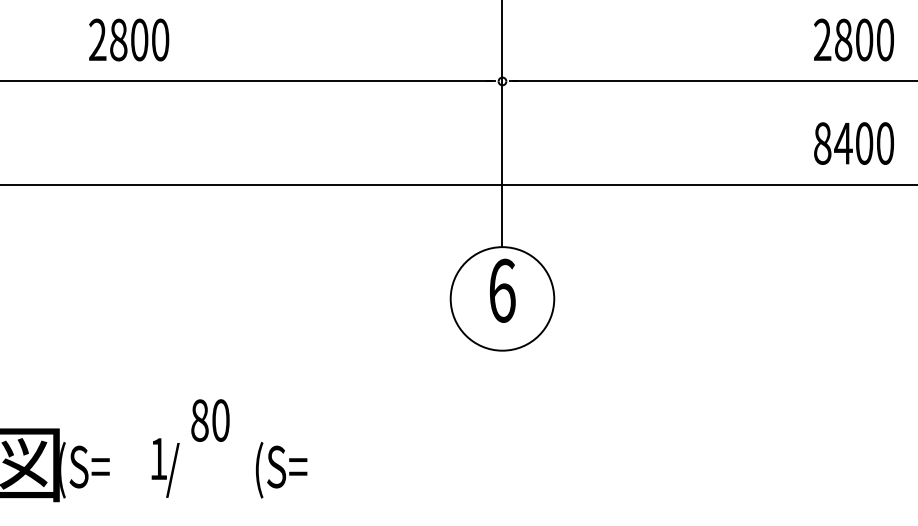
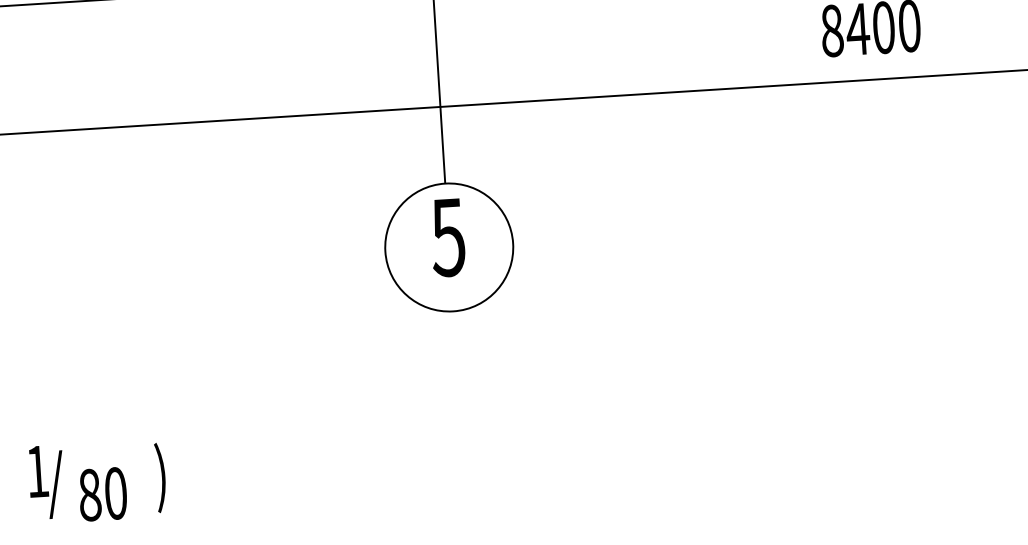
text: (501, 290) -> (447, 237), 6 -> 5
text: (210, 420) -> (103, 494), moved
text: (280, 469) -> (188, 475), (S= -> )

